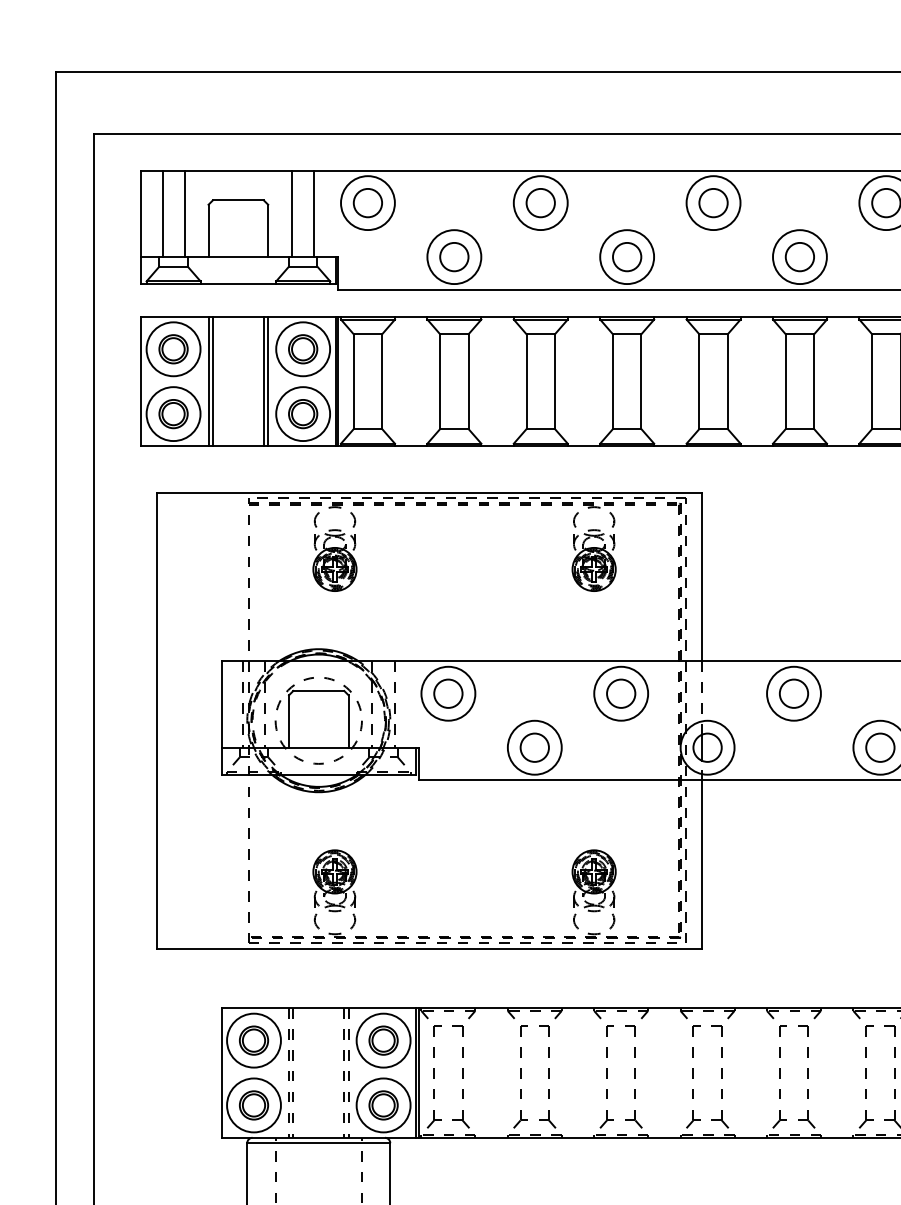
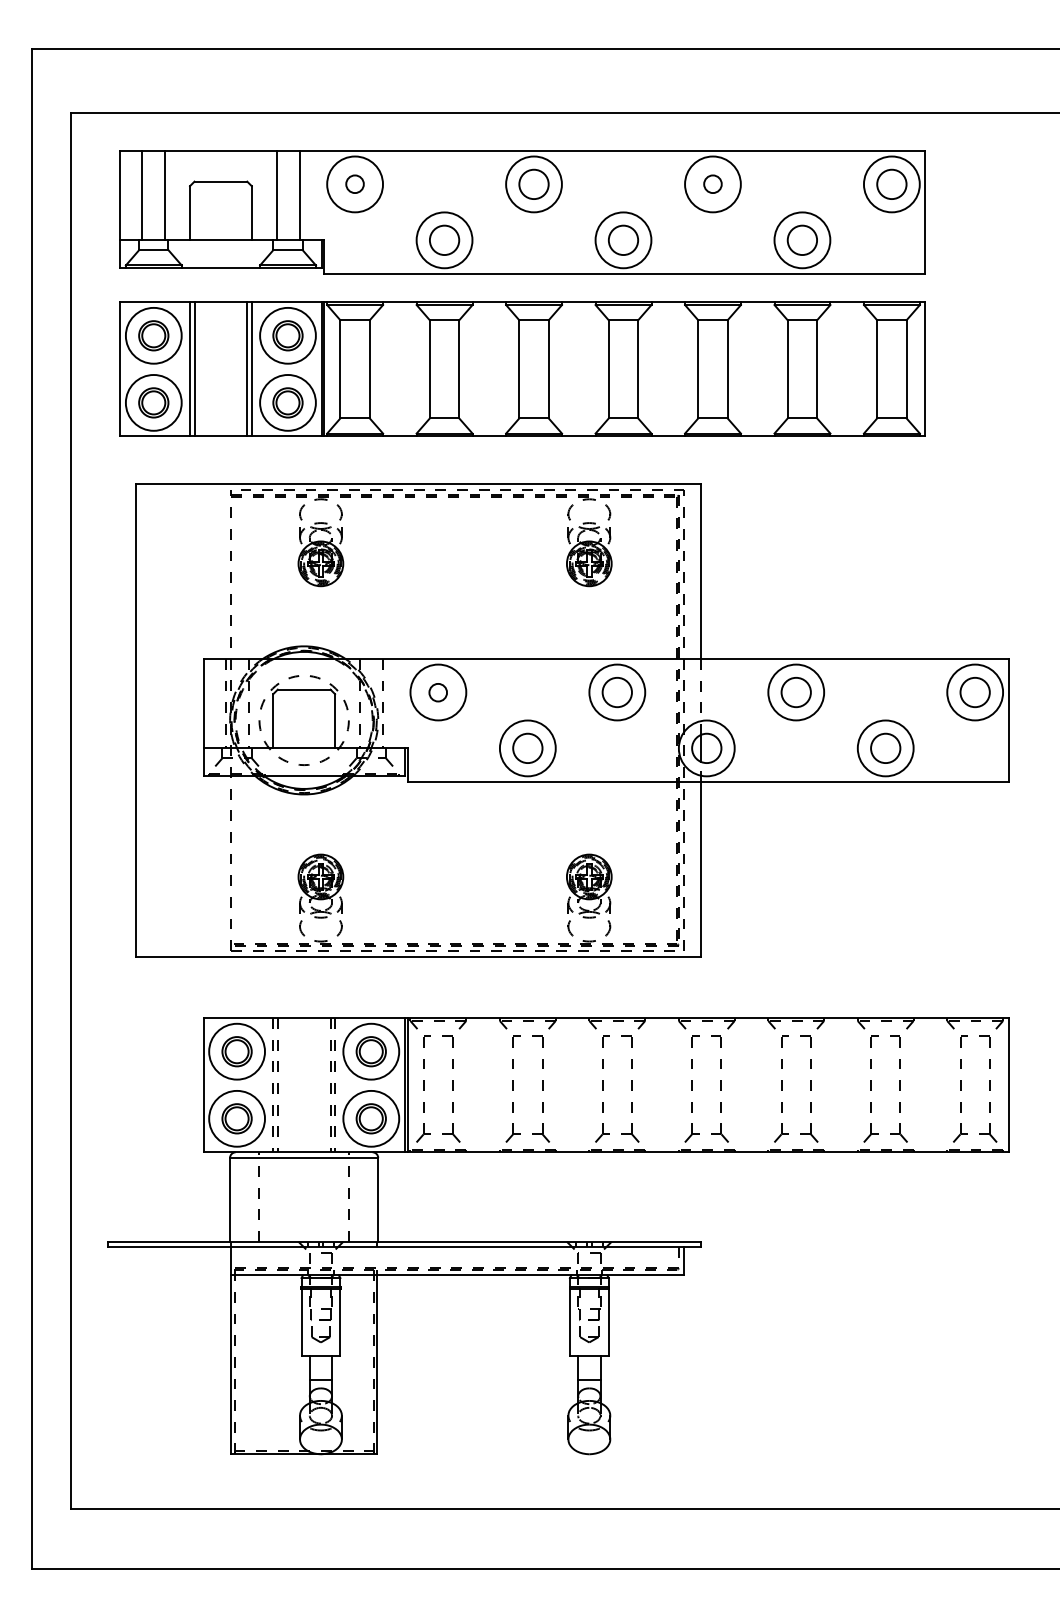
circle: (367, 202) -> (354, 183), size x0.6
circle: (713, 202) -> (712, 183), size x0.6
circle: (447, 693) -> (437, 692), size x0.6

